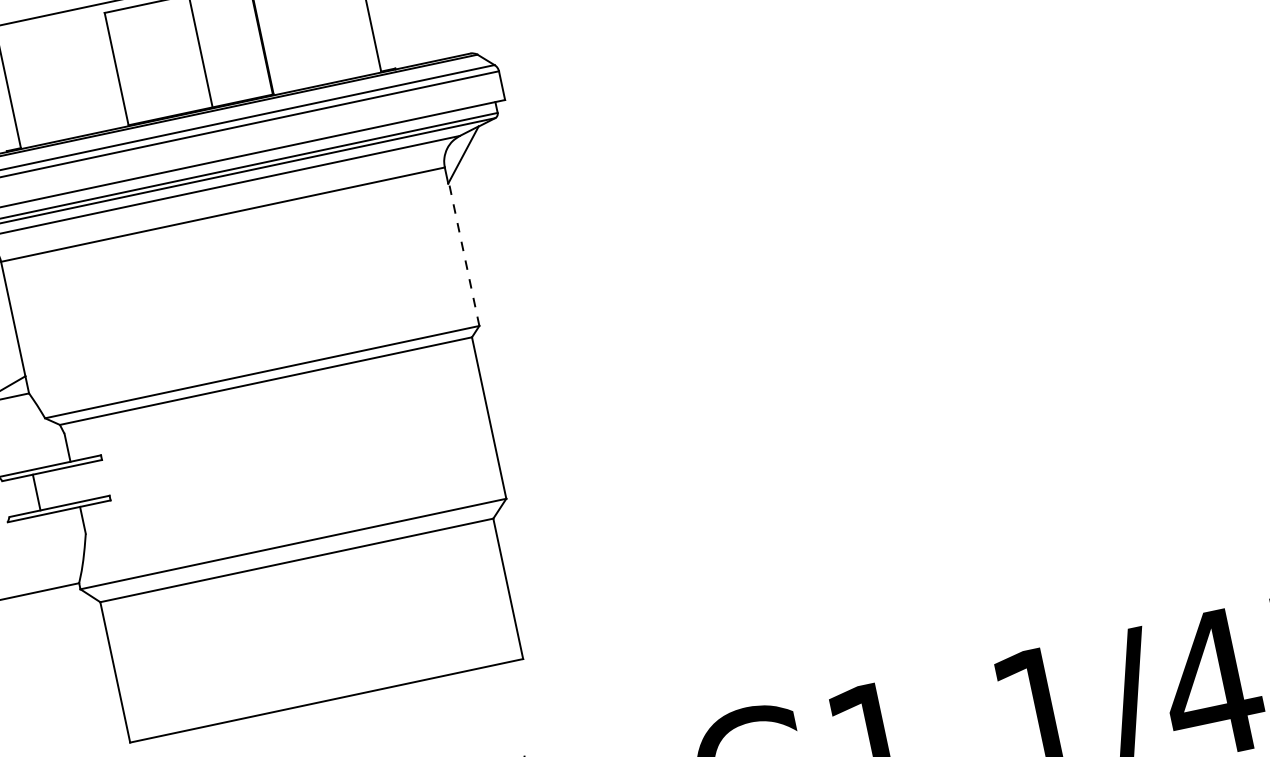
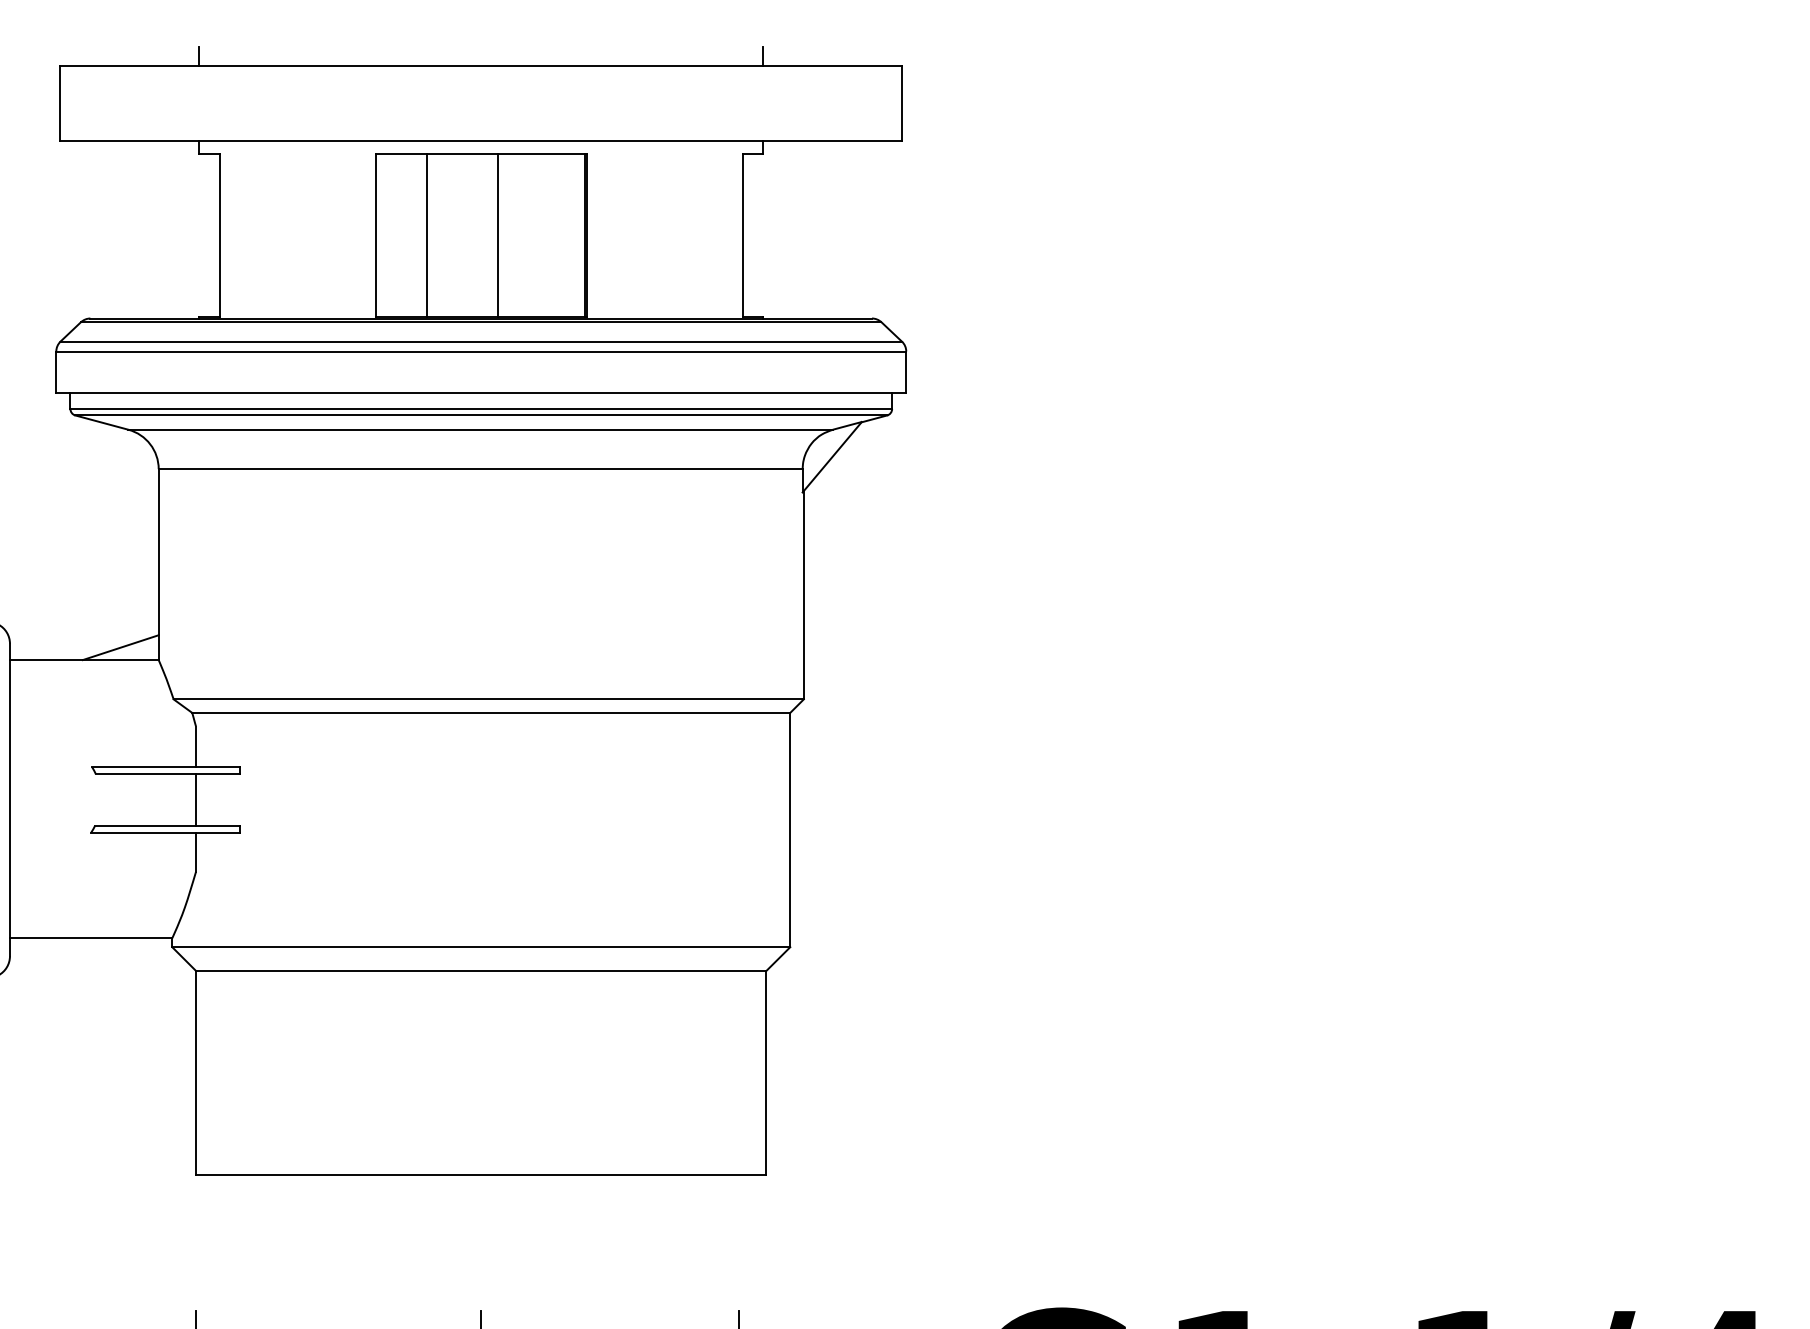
line: (151, 61) -> (426, 235), added
line: (463, 253) -> (803, 594), dashed -> solid
line: (36, 492) -> (196, 799), moved

